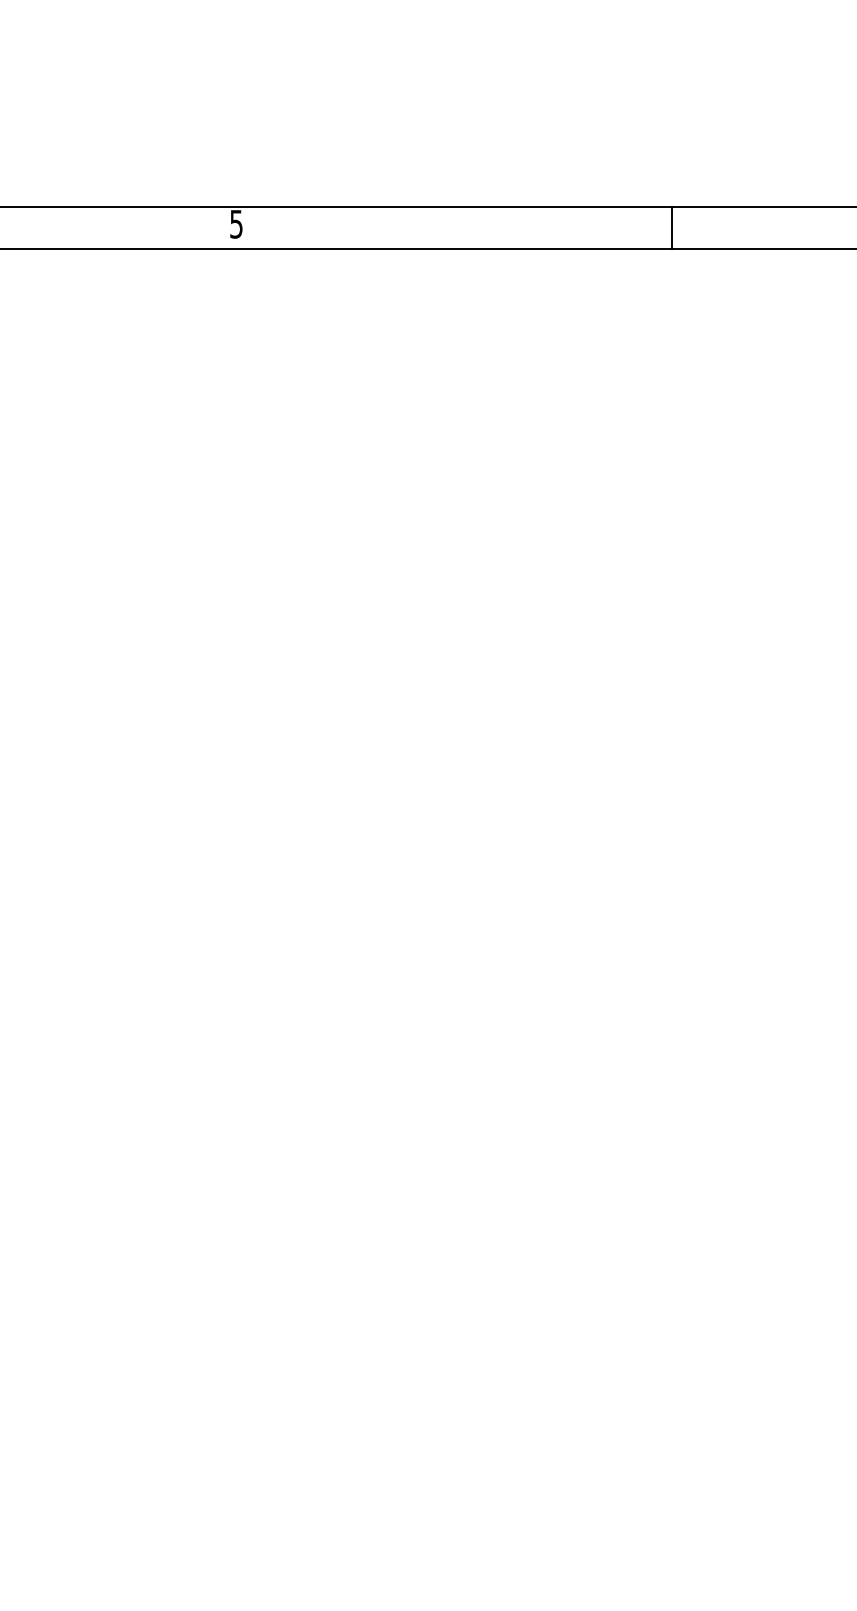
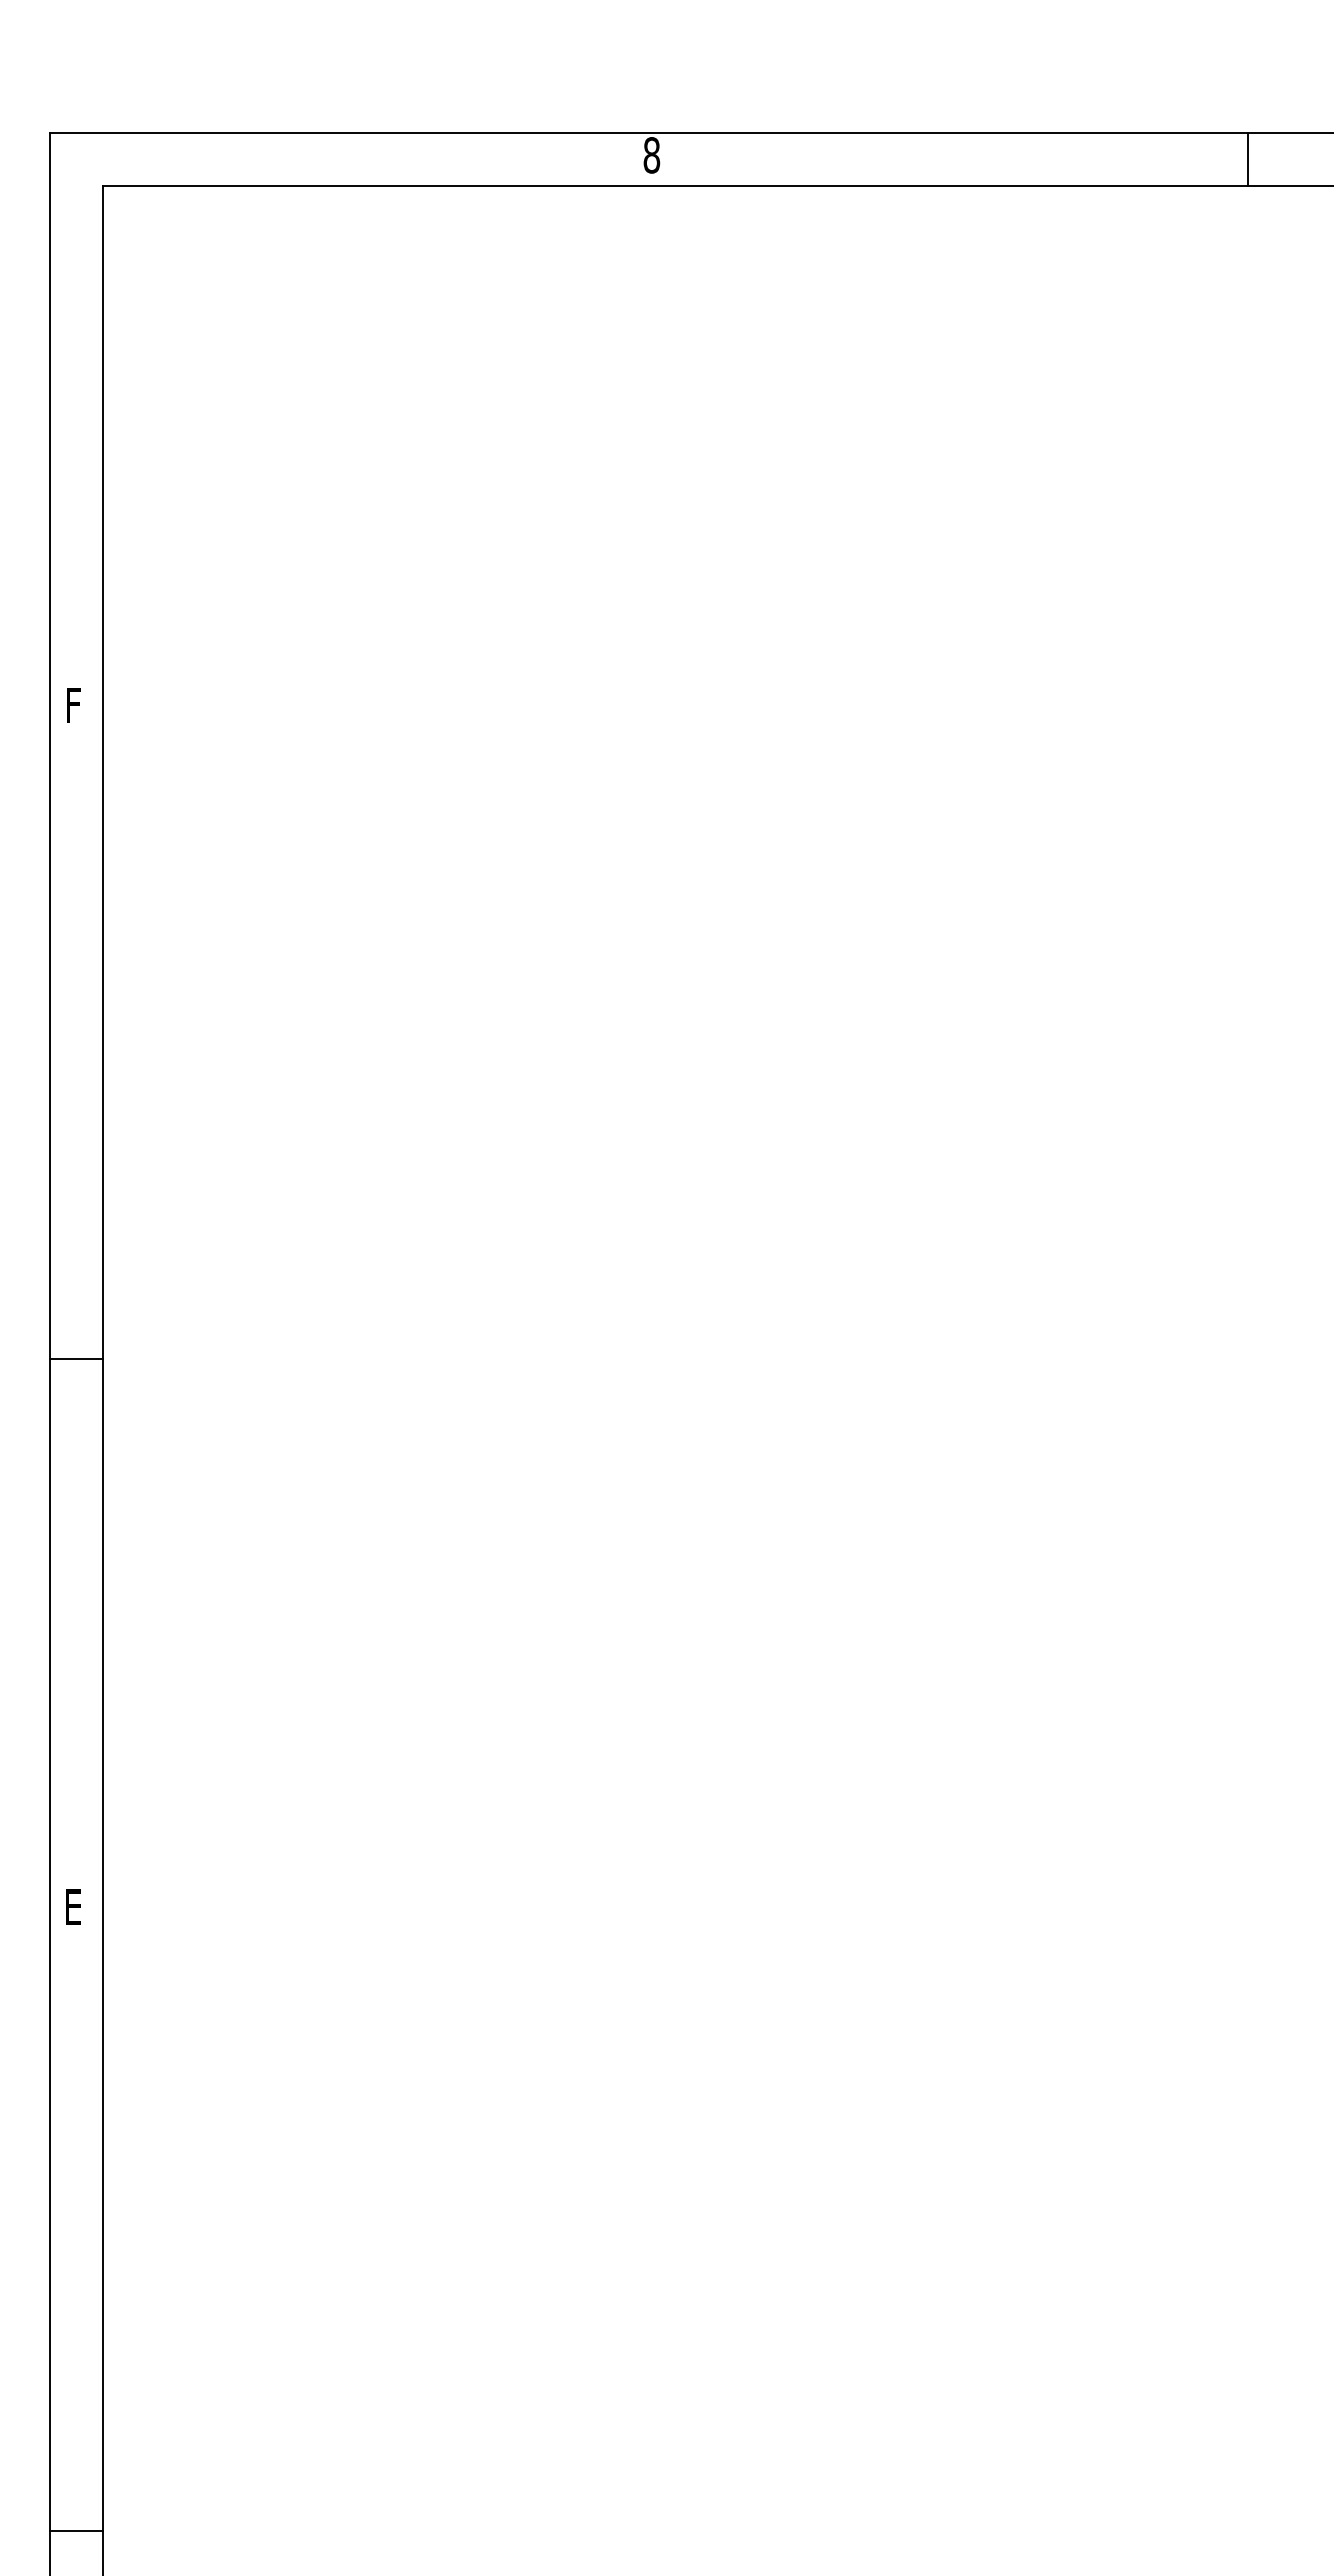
text: (236, 224) -> (651, 155), 5 -> 8
line: (672, 227) -> (1248, 159), moved

